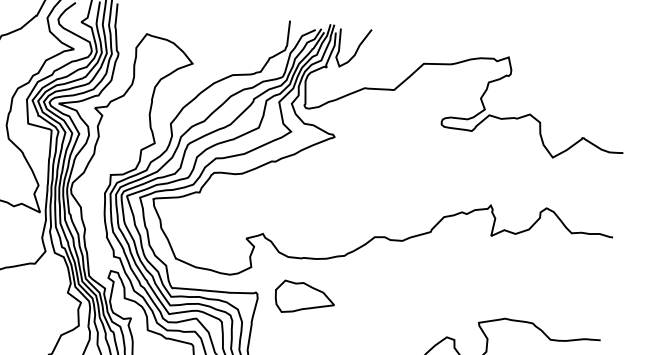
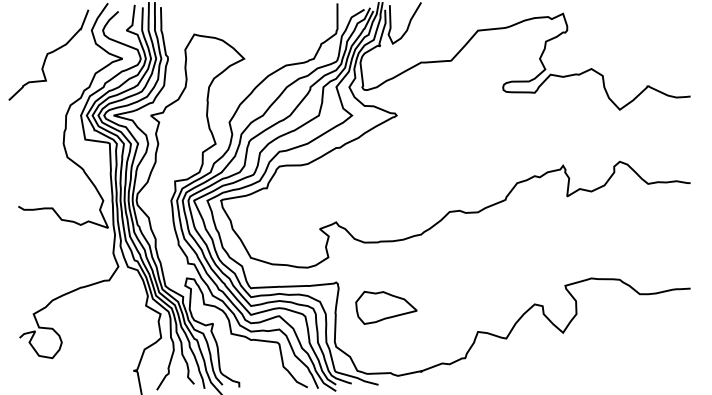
part: (304, 298) -> (386, 307), moved

